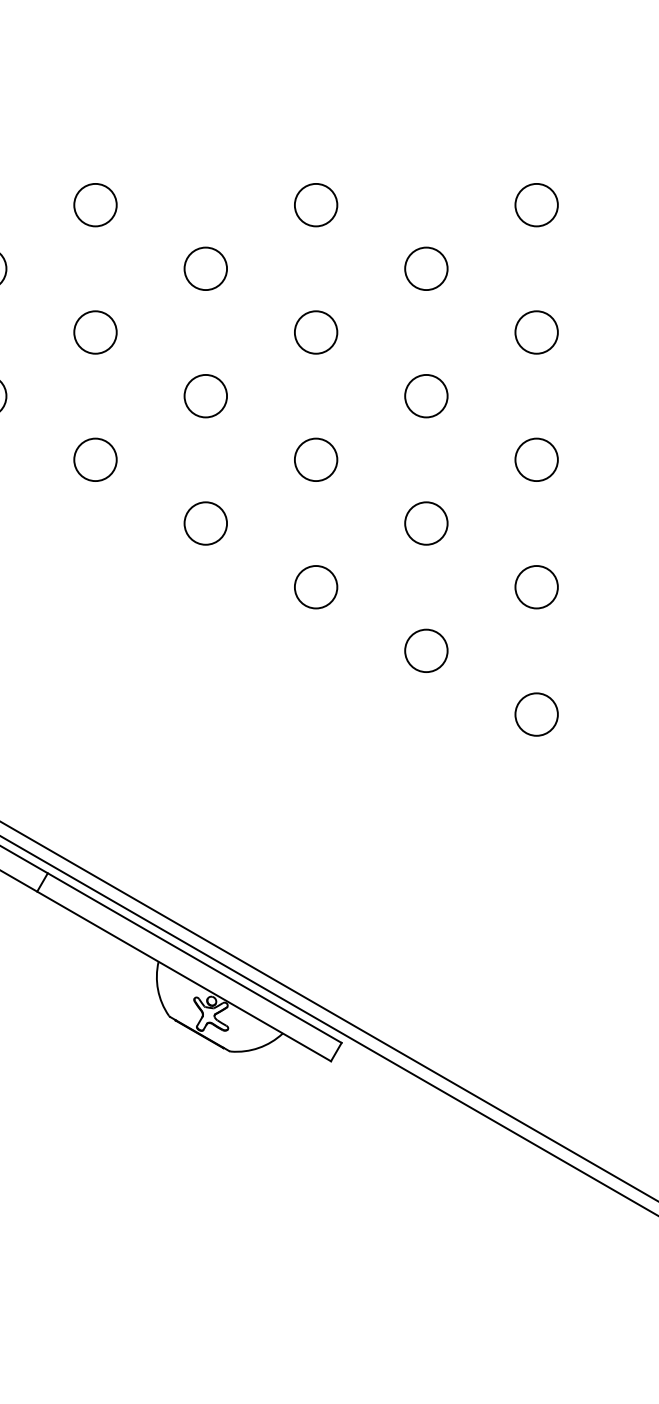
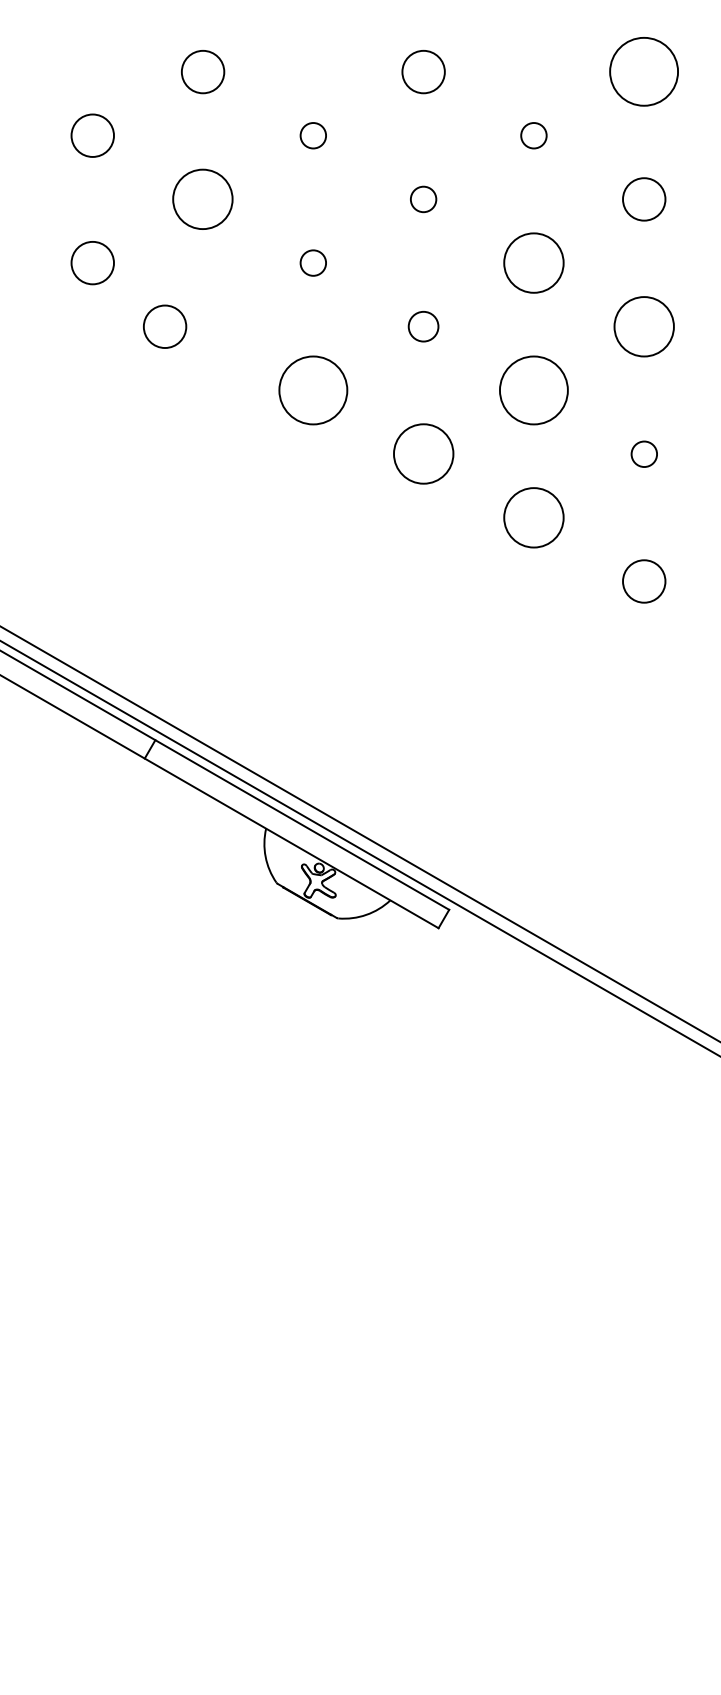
circle: (536, 205) -> (644, 72), size x1.6
circle: (205, 268) -> (313, 135), size x0.6
circle: (425, 268) -> (533, 135), size x0.6
circle: (95, 332) -> (203, 199), size x1.4
circle: (315, 332) -> (423, 199), size x0.6
circle: (205, 395) -> (313, 262), size x0.6
circle: (425, 395) -> (533, 262), size x1.4
circle: (95, 459) -> (165, 326), moved
circle: (315, 459) -> (423, 326), size x0.7
circle: (536, 459) -> (644, 326), size x1.4
circle: (205, 523) -> (313, 390), size x1.6
circle: (425, 523) -> (533, 390), size x1.6
circle: (315, 587) -> (423, 454), size x1.4
circle: (536, 587) -> (644, 454), size x0.6
circle: (425, 650) -> (533, 517), size x1.4

